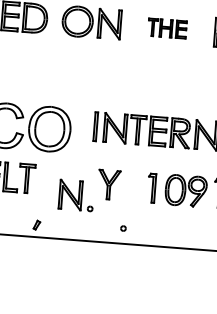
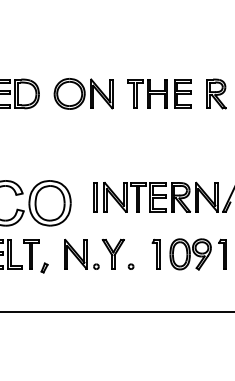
part: (167, 28) -> (159, 93), size x1.67
part: (76, 194) -> (81, 253), moved
part: (36, 224) -> (44, 267), moved
part: (122, 228) -> (130, 266), moved

